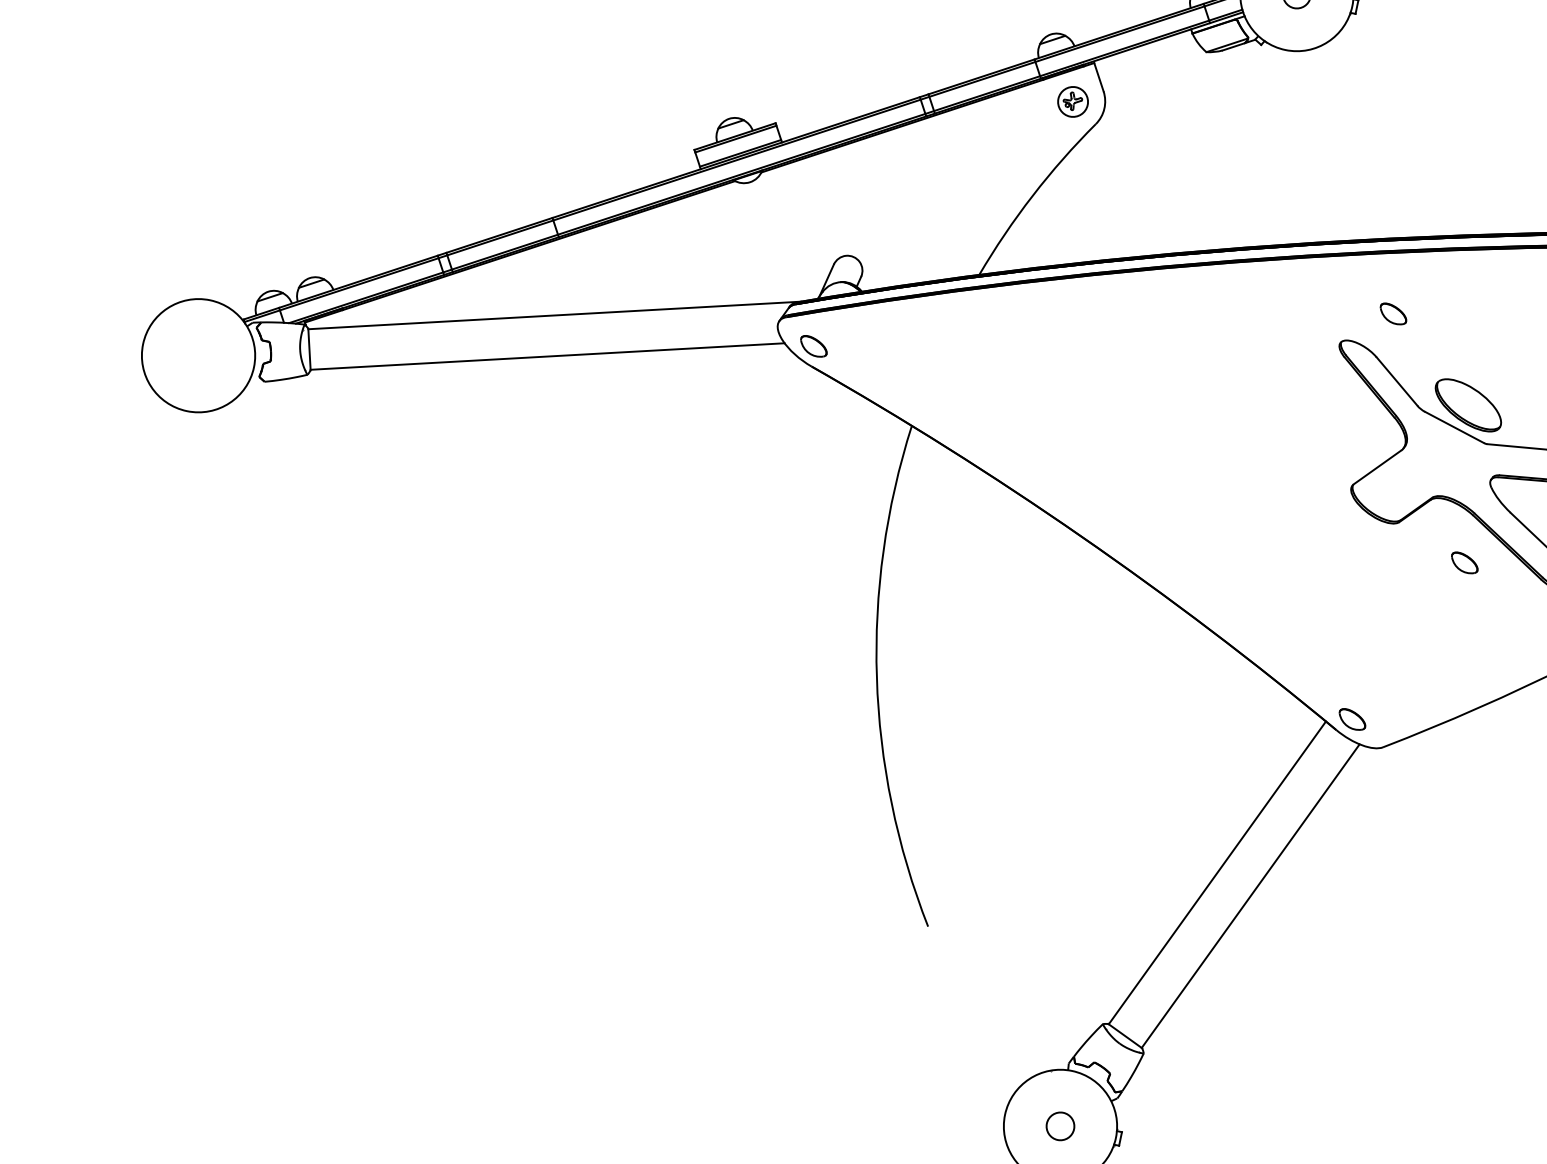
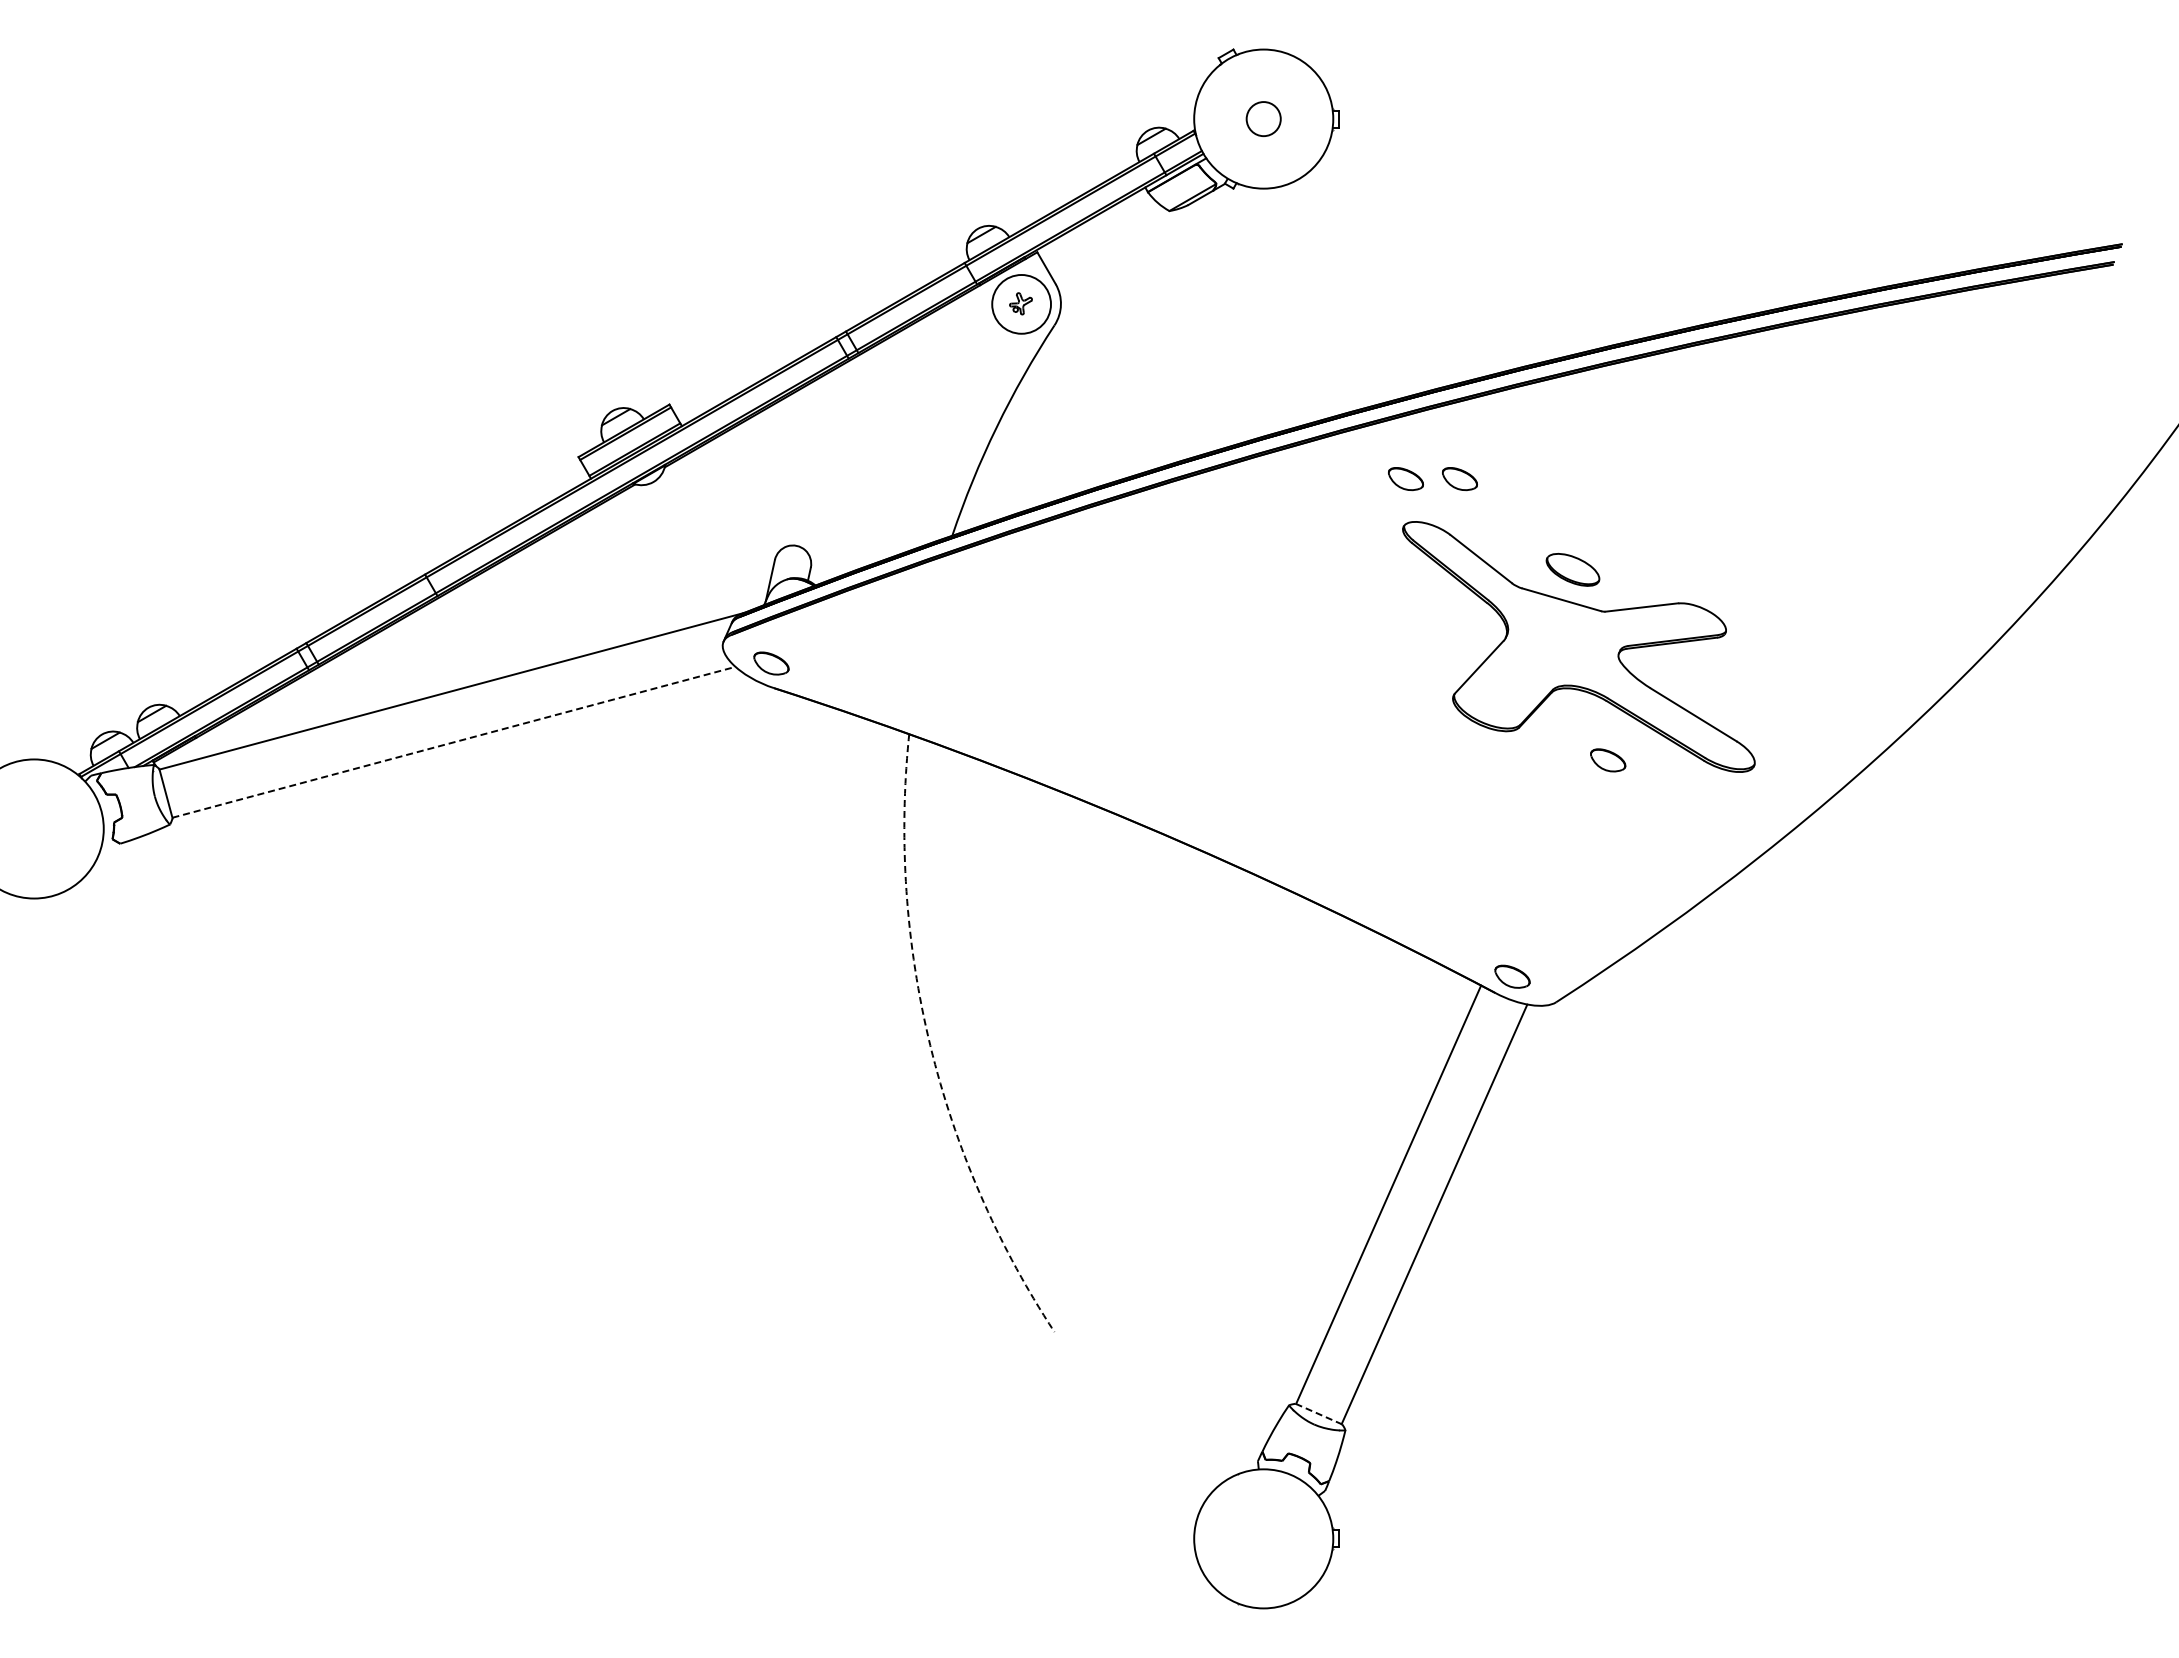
circle: (1072, 102) -> (1021, 304), size x1.6
part: (1349, 305) -> (1405, 479), added
line: (548, 356) -> (454, 742), solid -> dashed
part: (1468, 405) -> (1572, 569), size x0.6
arc: (877, 677) -> (930, 1045), solid -> dashed
line: (1124, 1036) -> (1318, 1414), solid -> dashed
circle: (1060, 1126) -> (1263, 1538), removed

